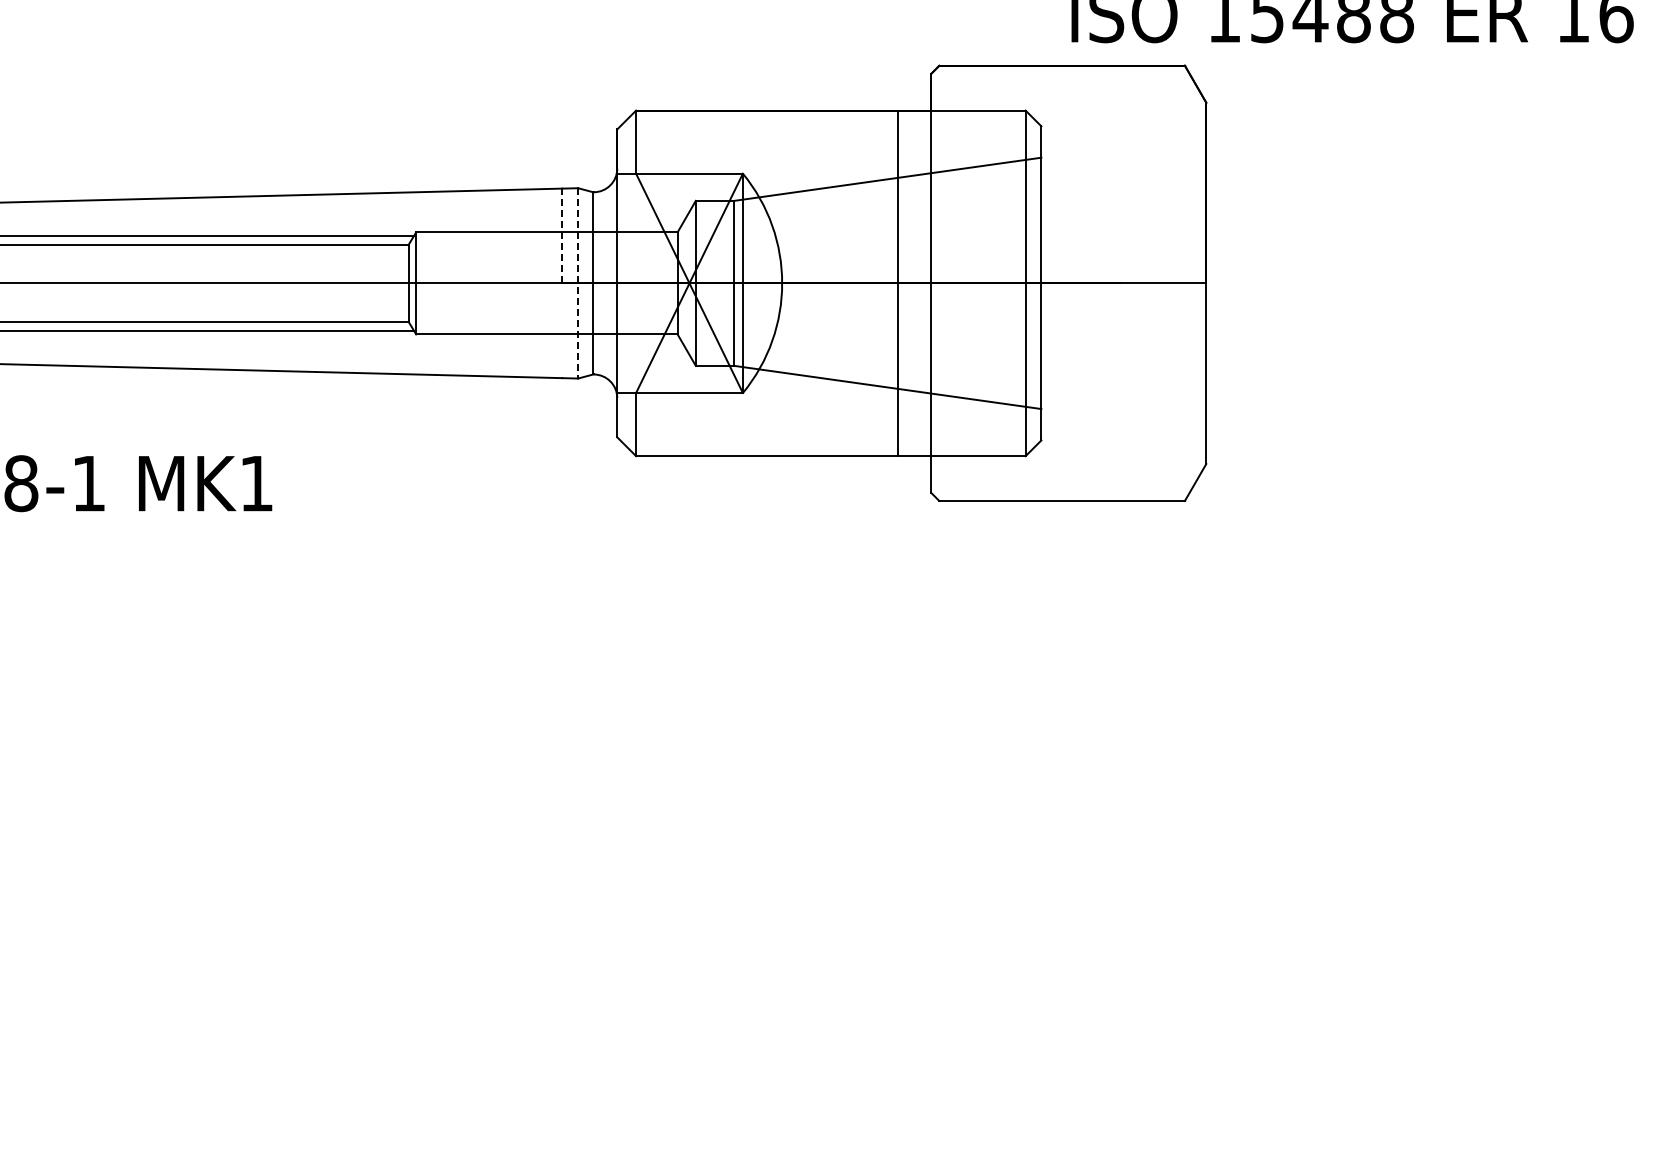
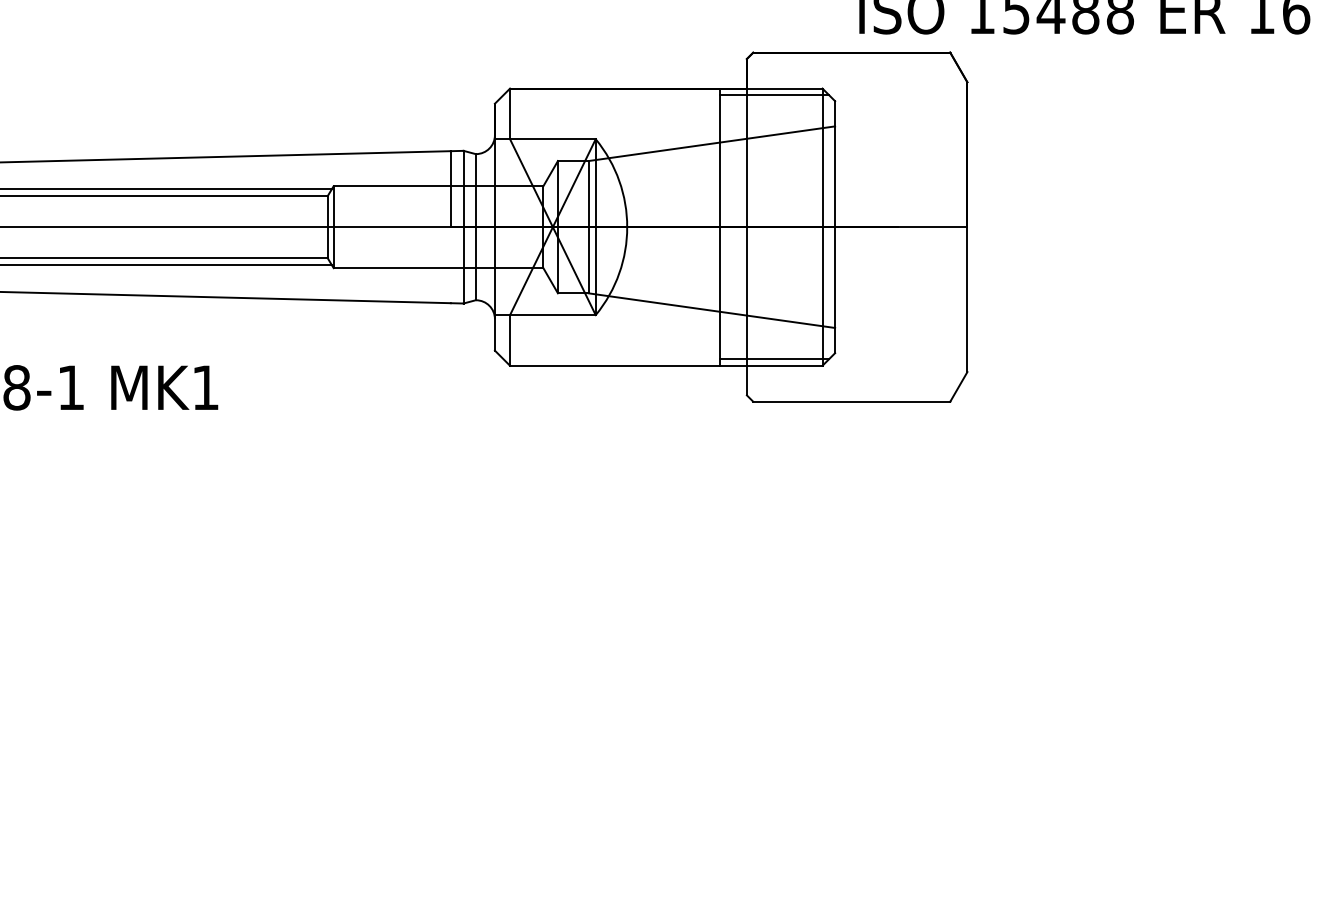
line: (965, 119) -> (774, 95), added
line: (562, 235) -> (451, 188), dashed -> solid
line: (578, 283) -> (463, 227), dashed -> solid
line: (965, 447) -> (774, 358), added

